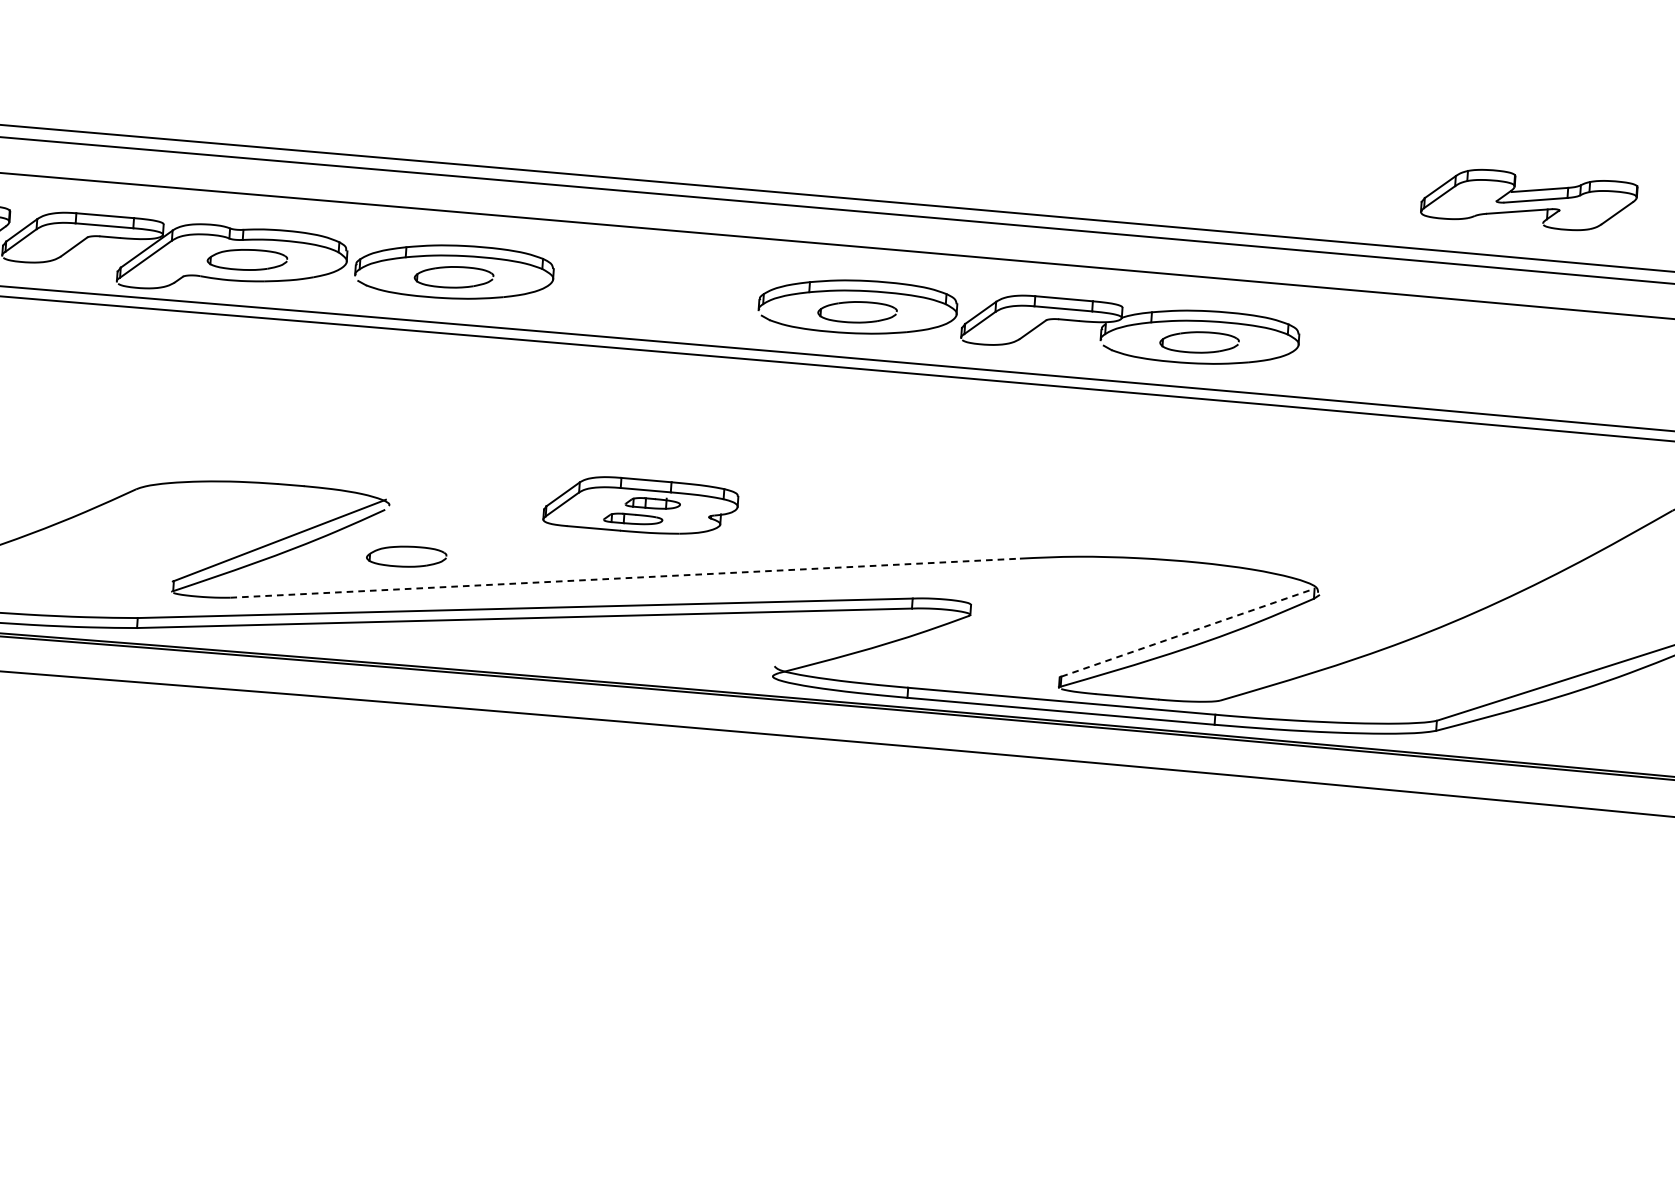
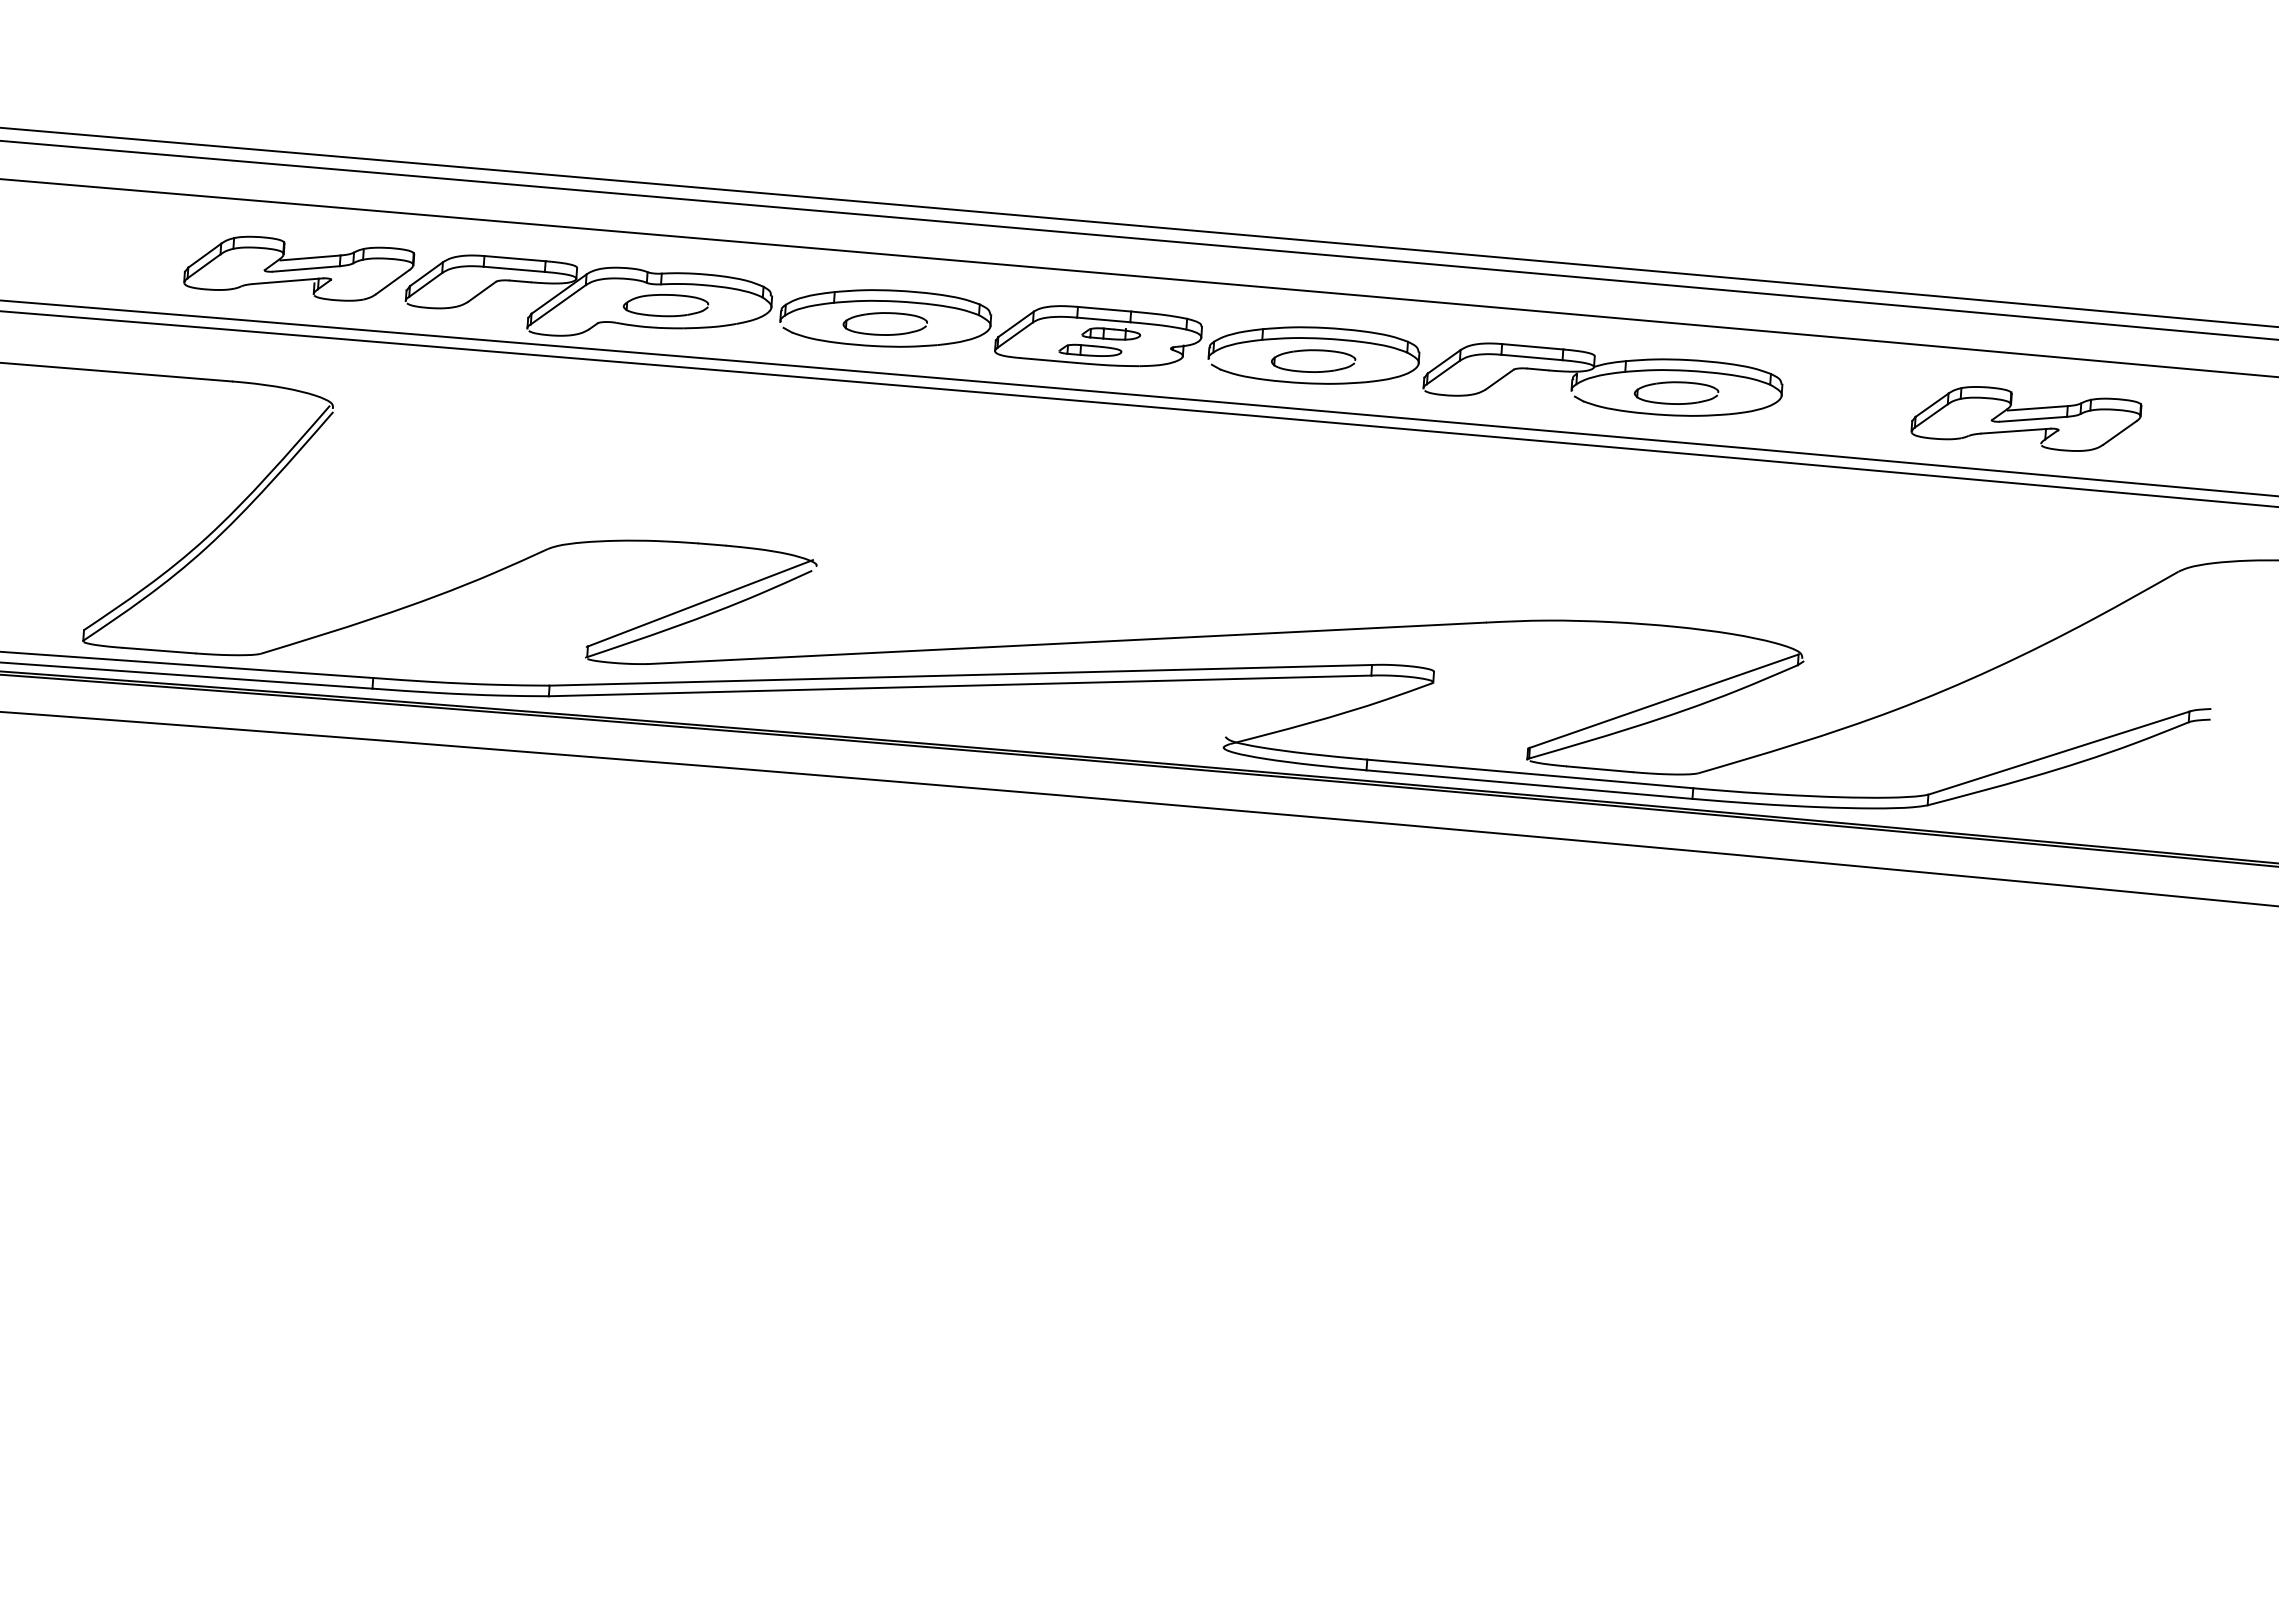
part: (1529, 199) -> (2026, 418), moved
part: (640, 505) -> (1098, 336), moved
part: (406, 556) -> (834, 620), removed
line: (625, 578) -> (1067, 643), dashed -> solid
line: (1188, 632) -> (1664, 701), dashed -> solid

